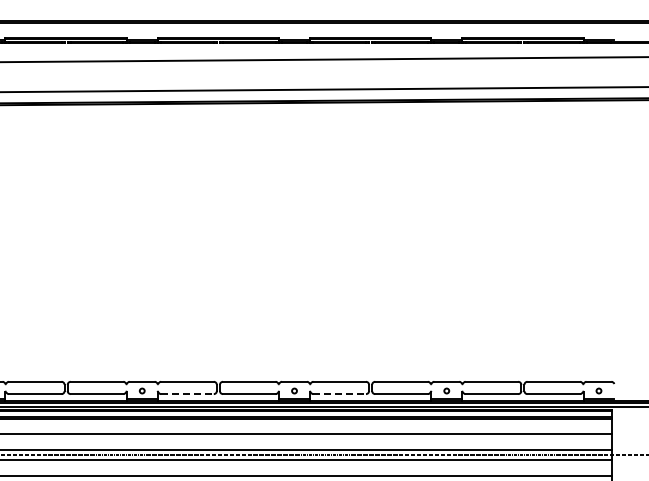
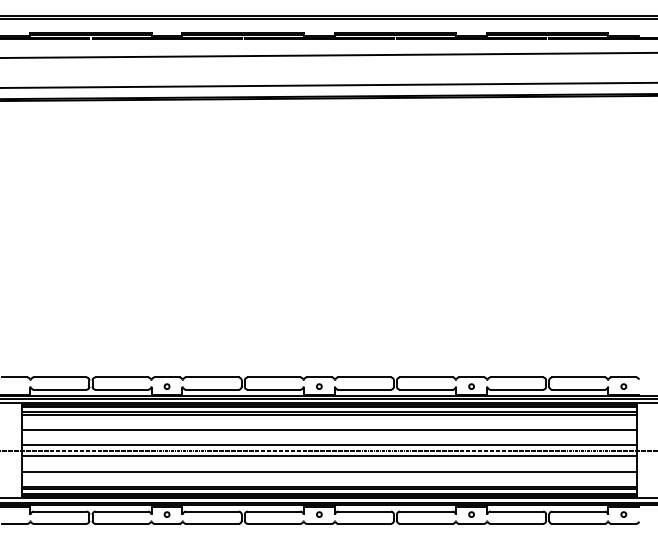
line: (187, 393) -> (212, 389), dashed -> solid
line: (340, 393) -> (365, 389), dashed -> solid

